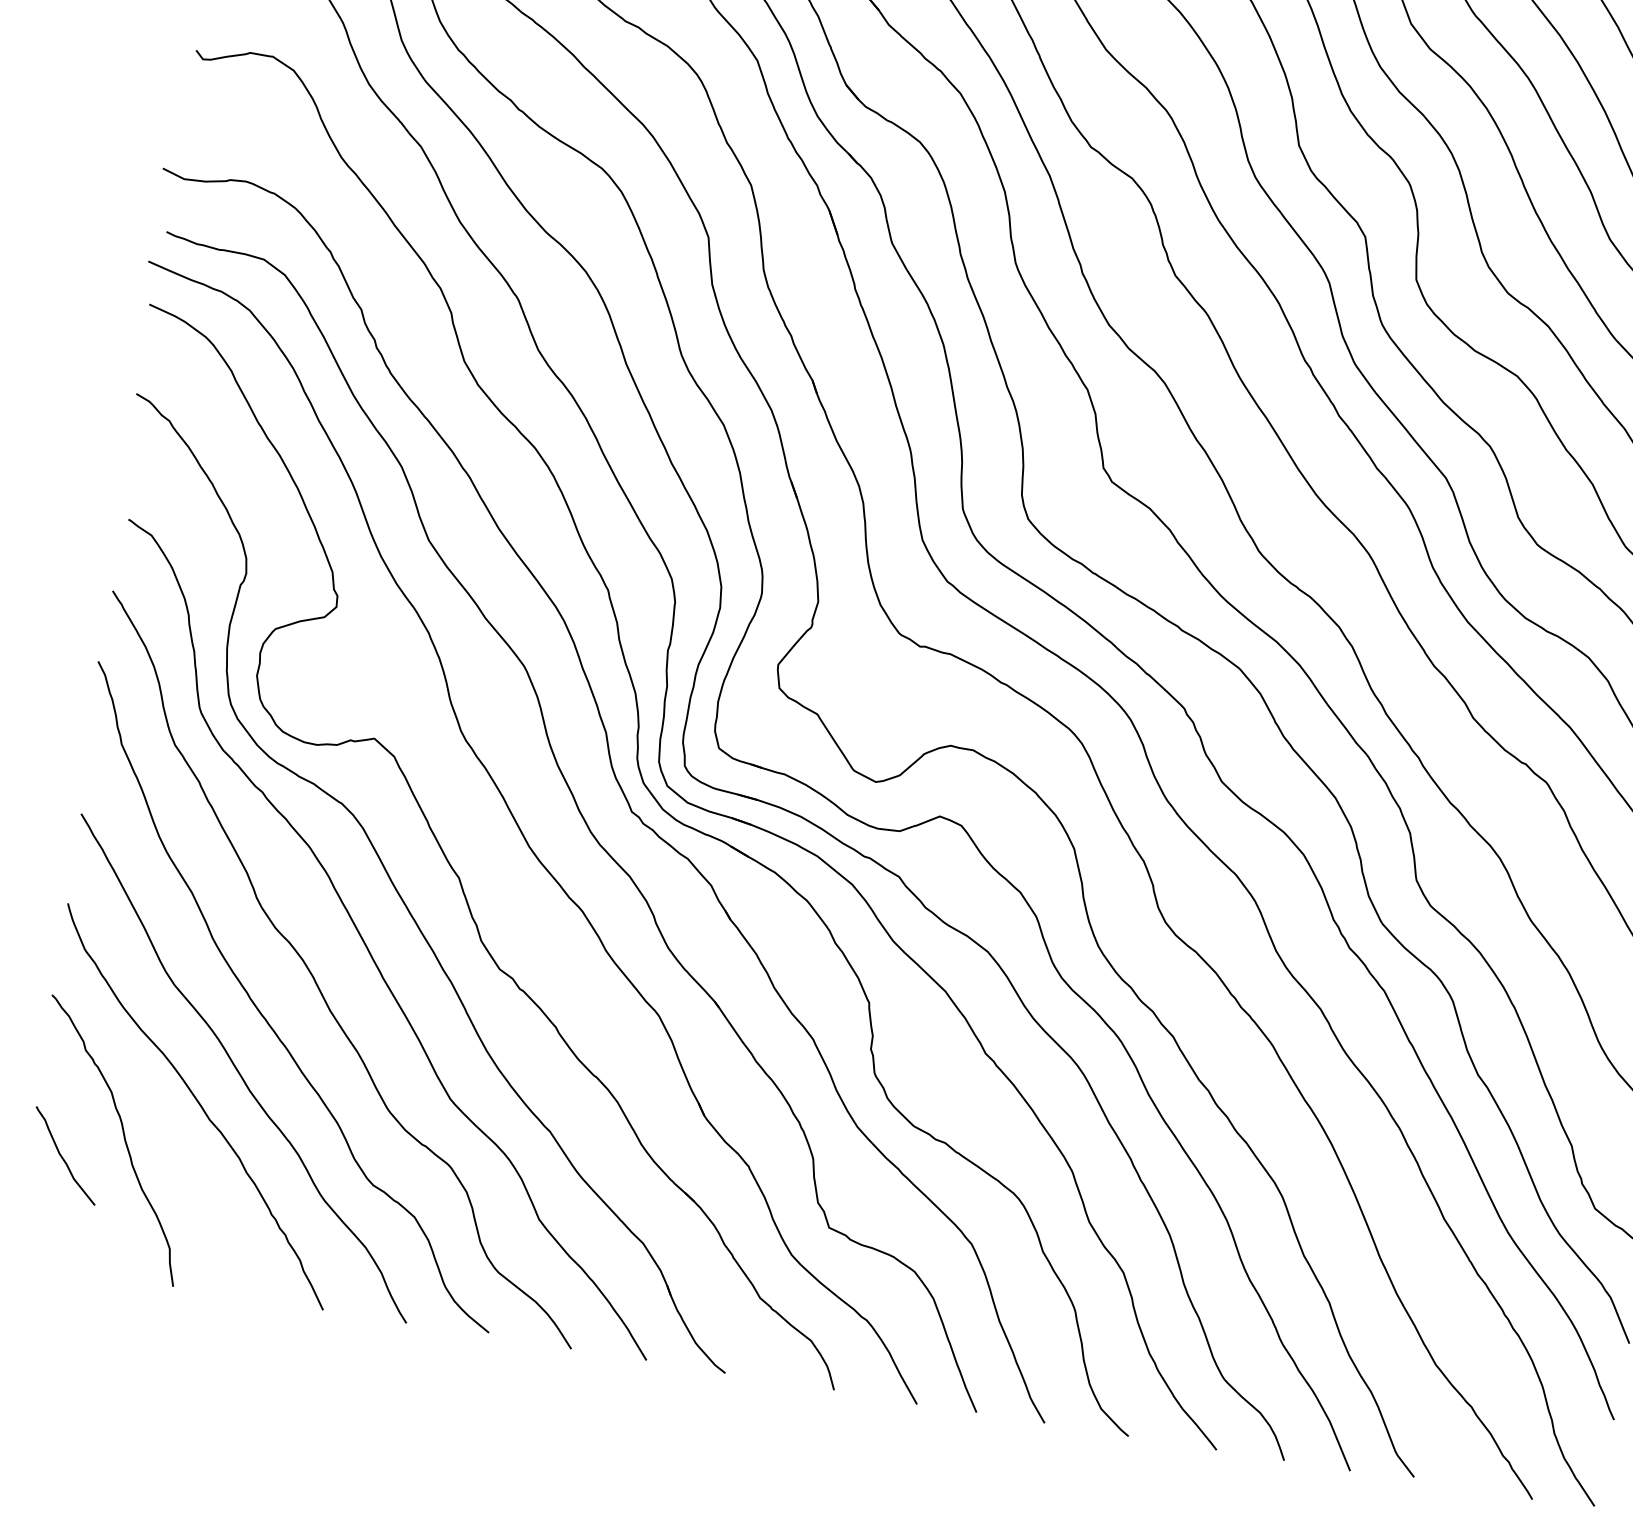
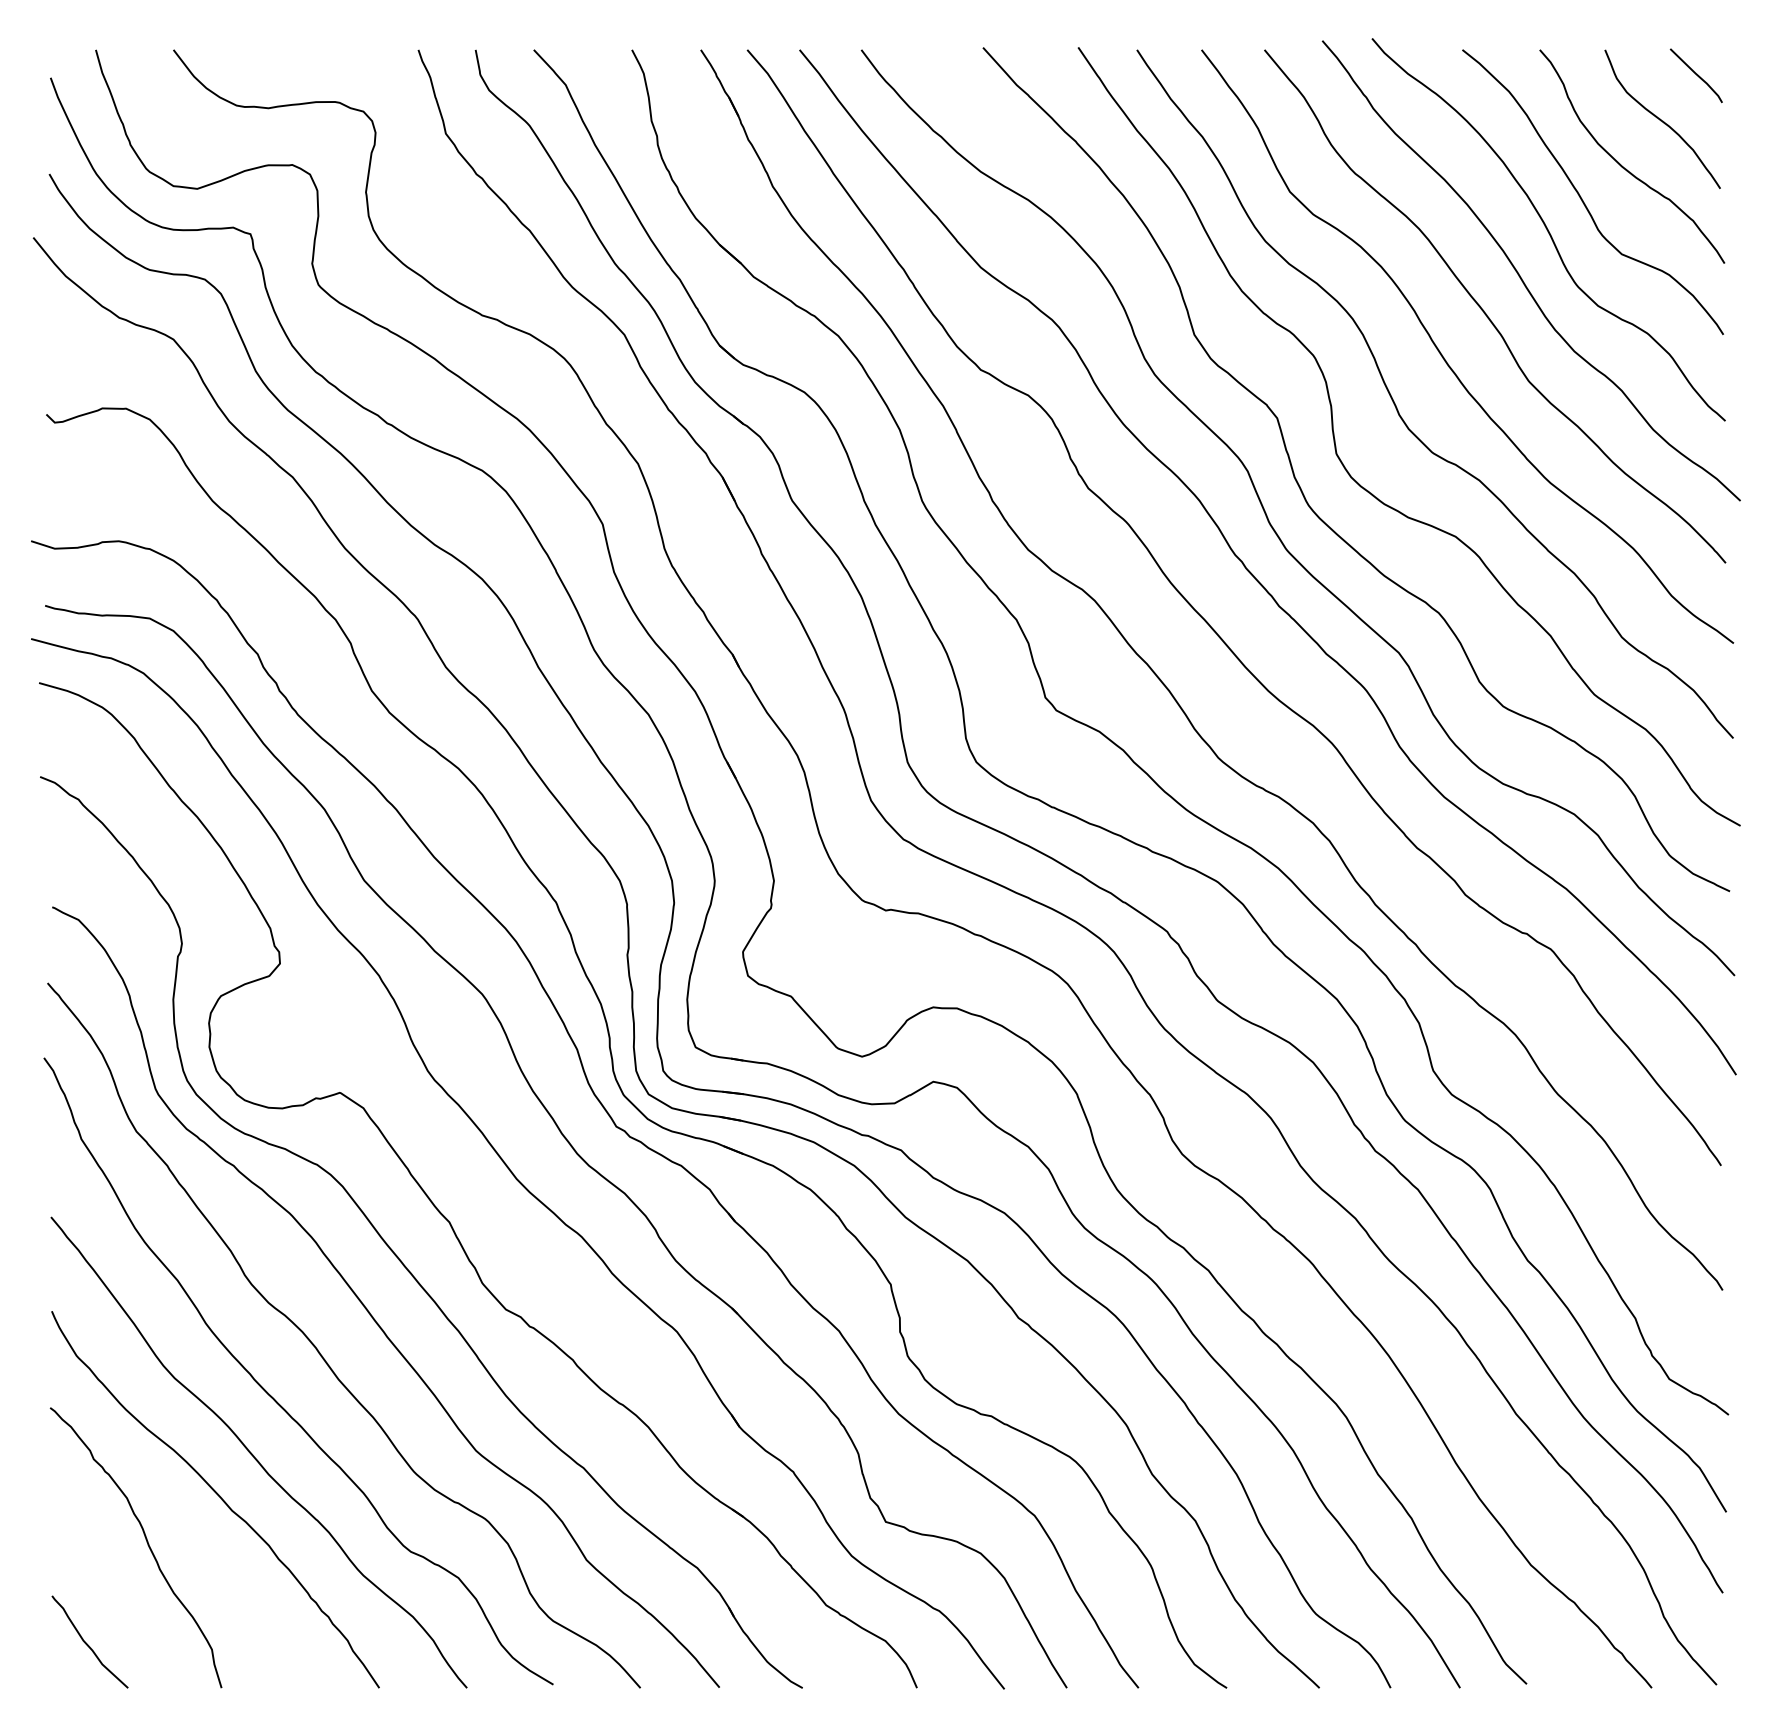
curve: (62, 1156) -> (87, 1643), moved

